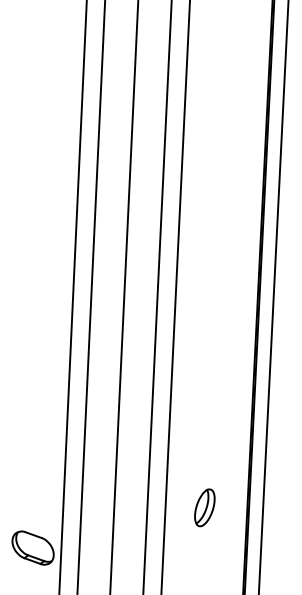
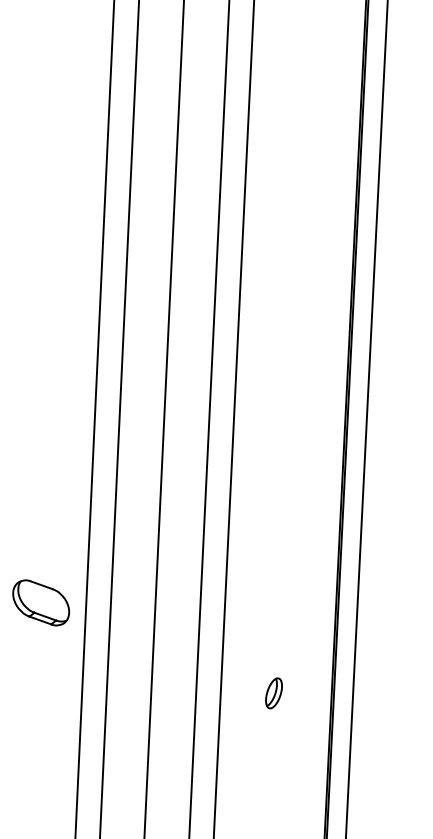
part: (204, 507) -> (273, 693), size x0.6
part: (33, 547) -> (41, 602), moved

